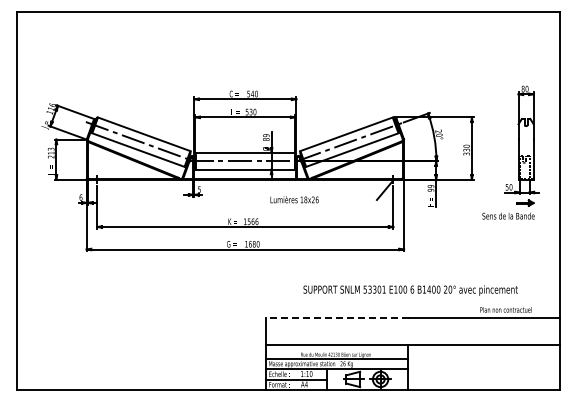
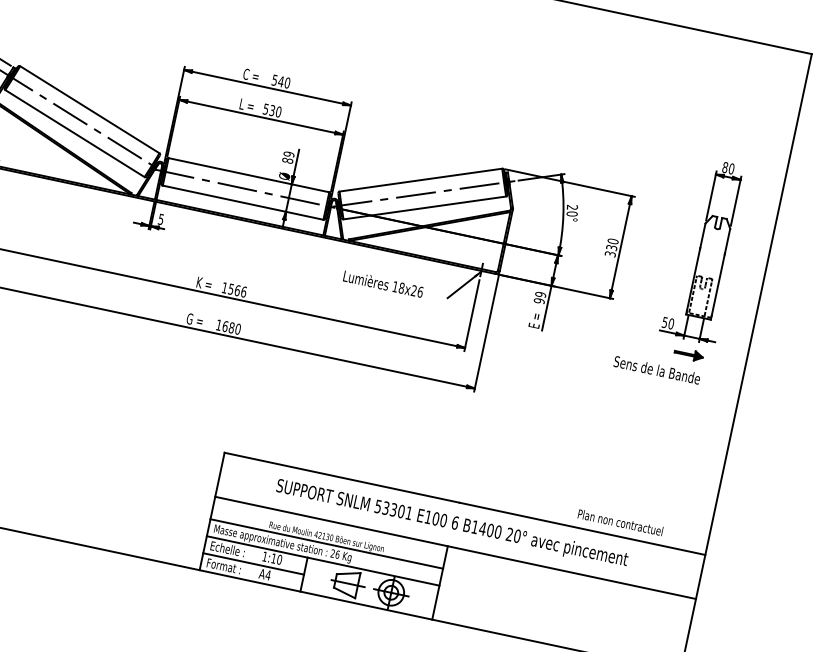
text: (294, 199) -> (383, 283), moved
text: (410, 290) -> (451, 523), moved
line: (337, 318) -> (341, 478), dashed -> solid

